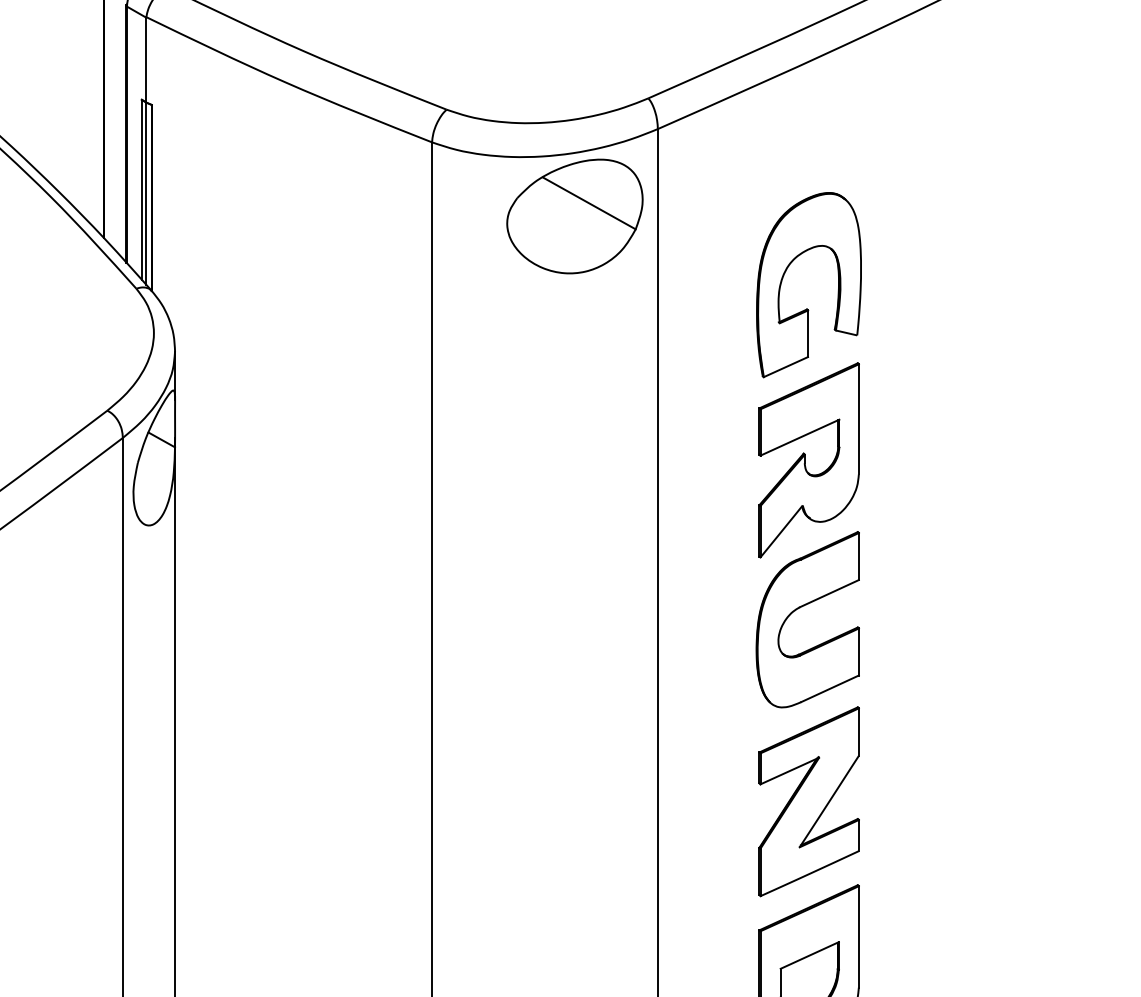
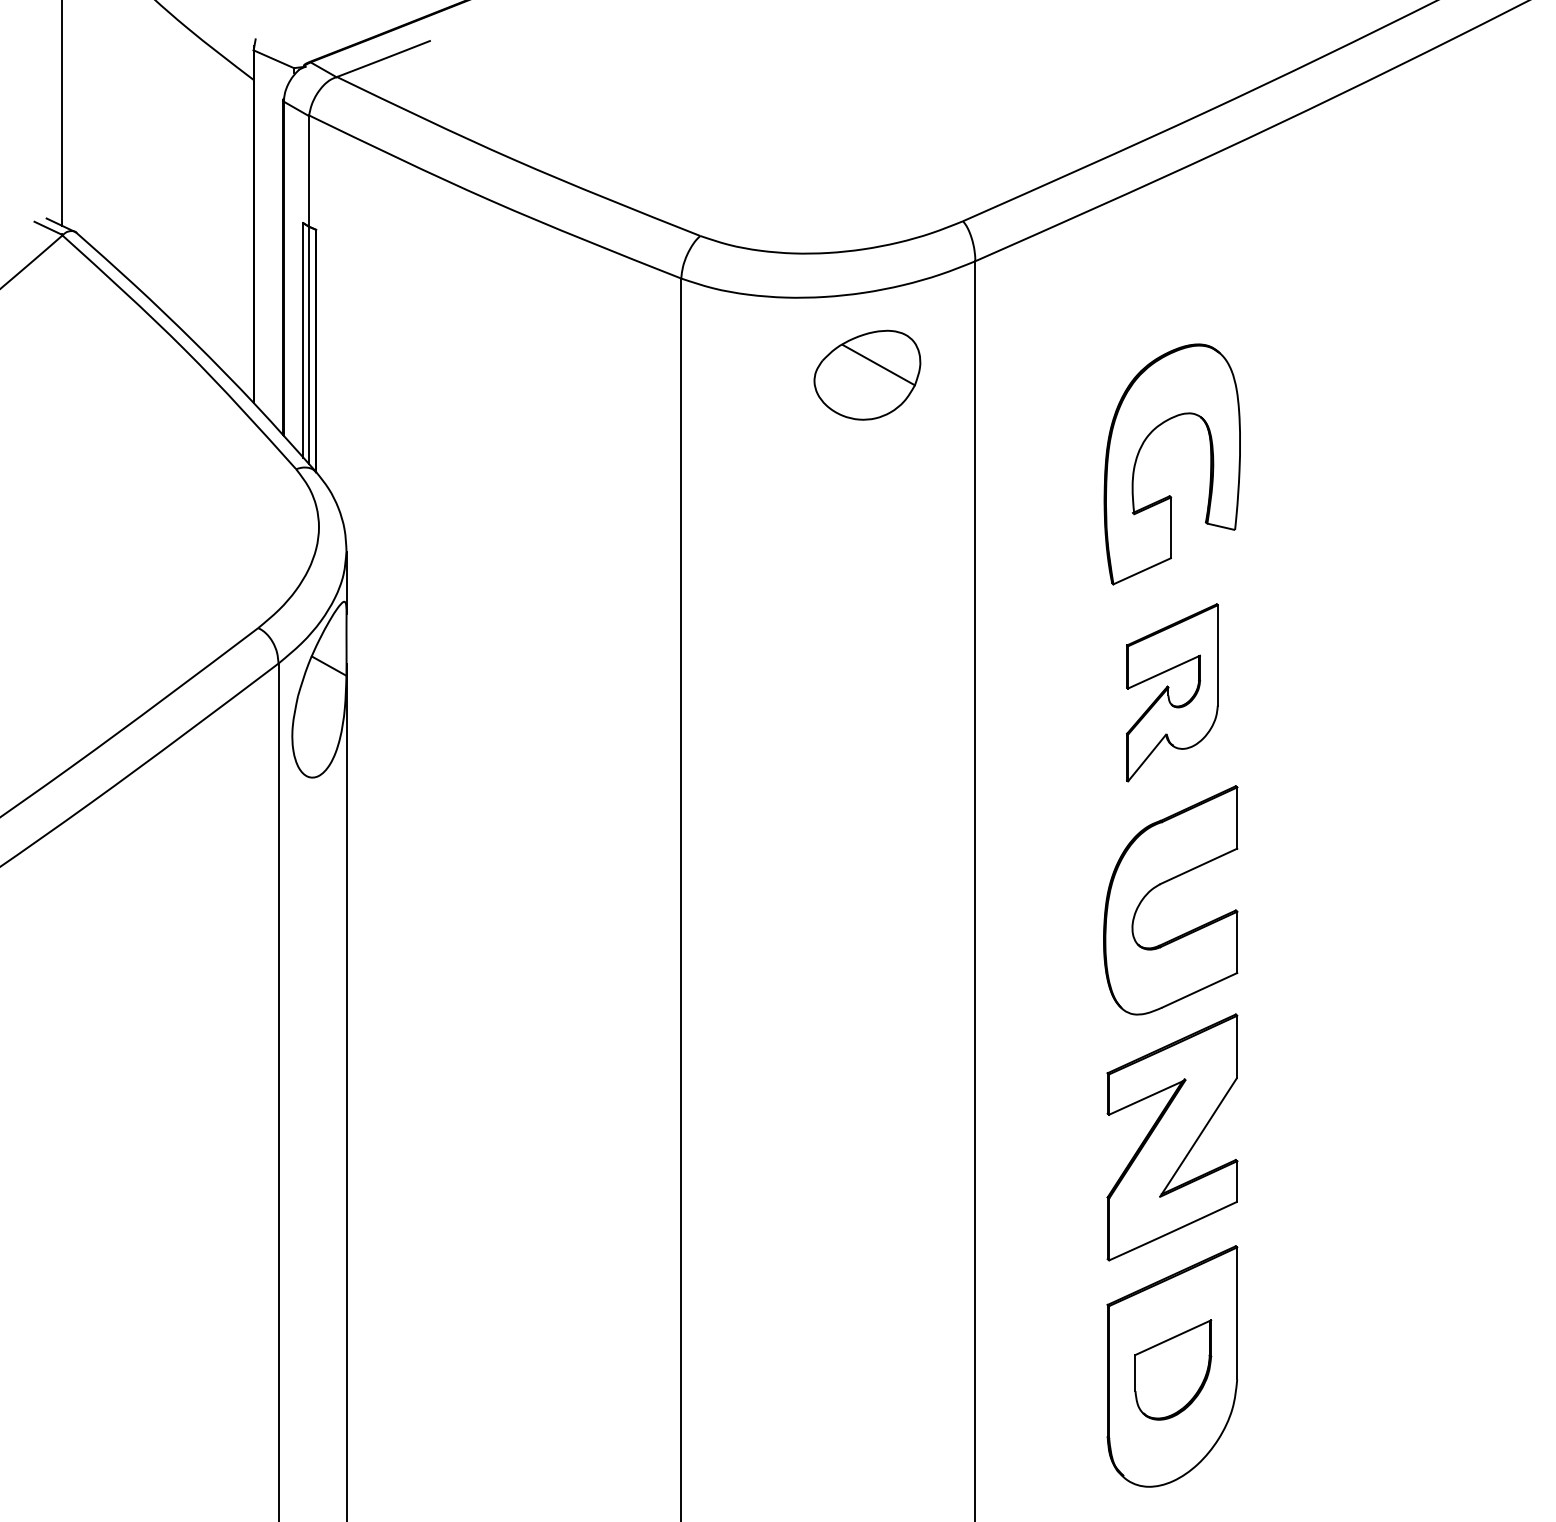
part: (575, 216) -> (867, 375), size x0.6
part: (809, 460) -> (1172, 692), size x0.7

